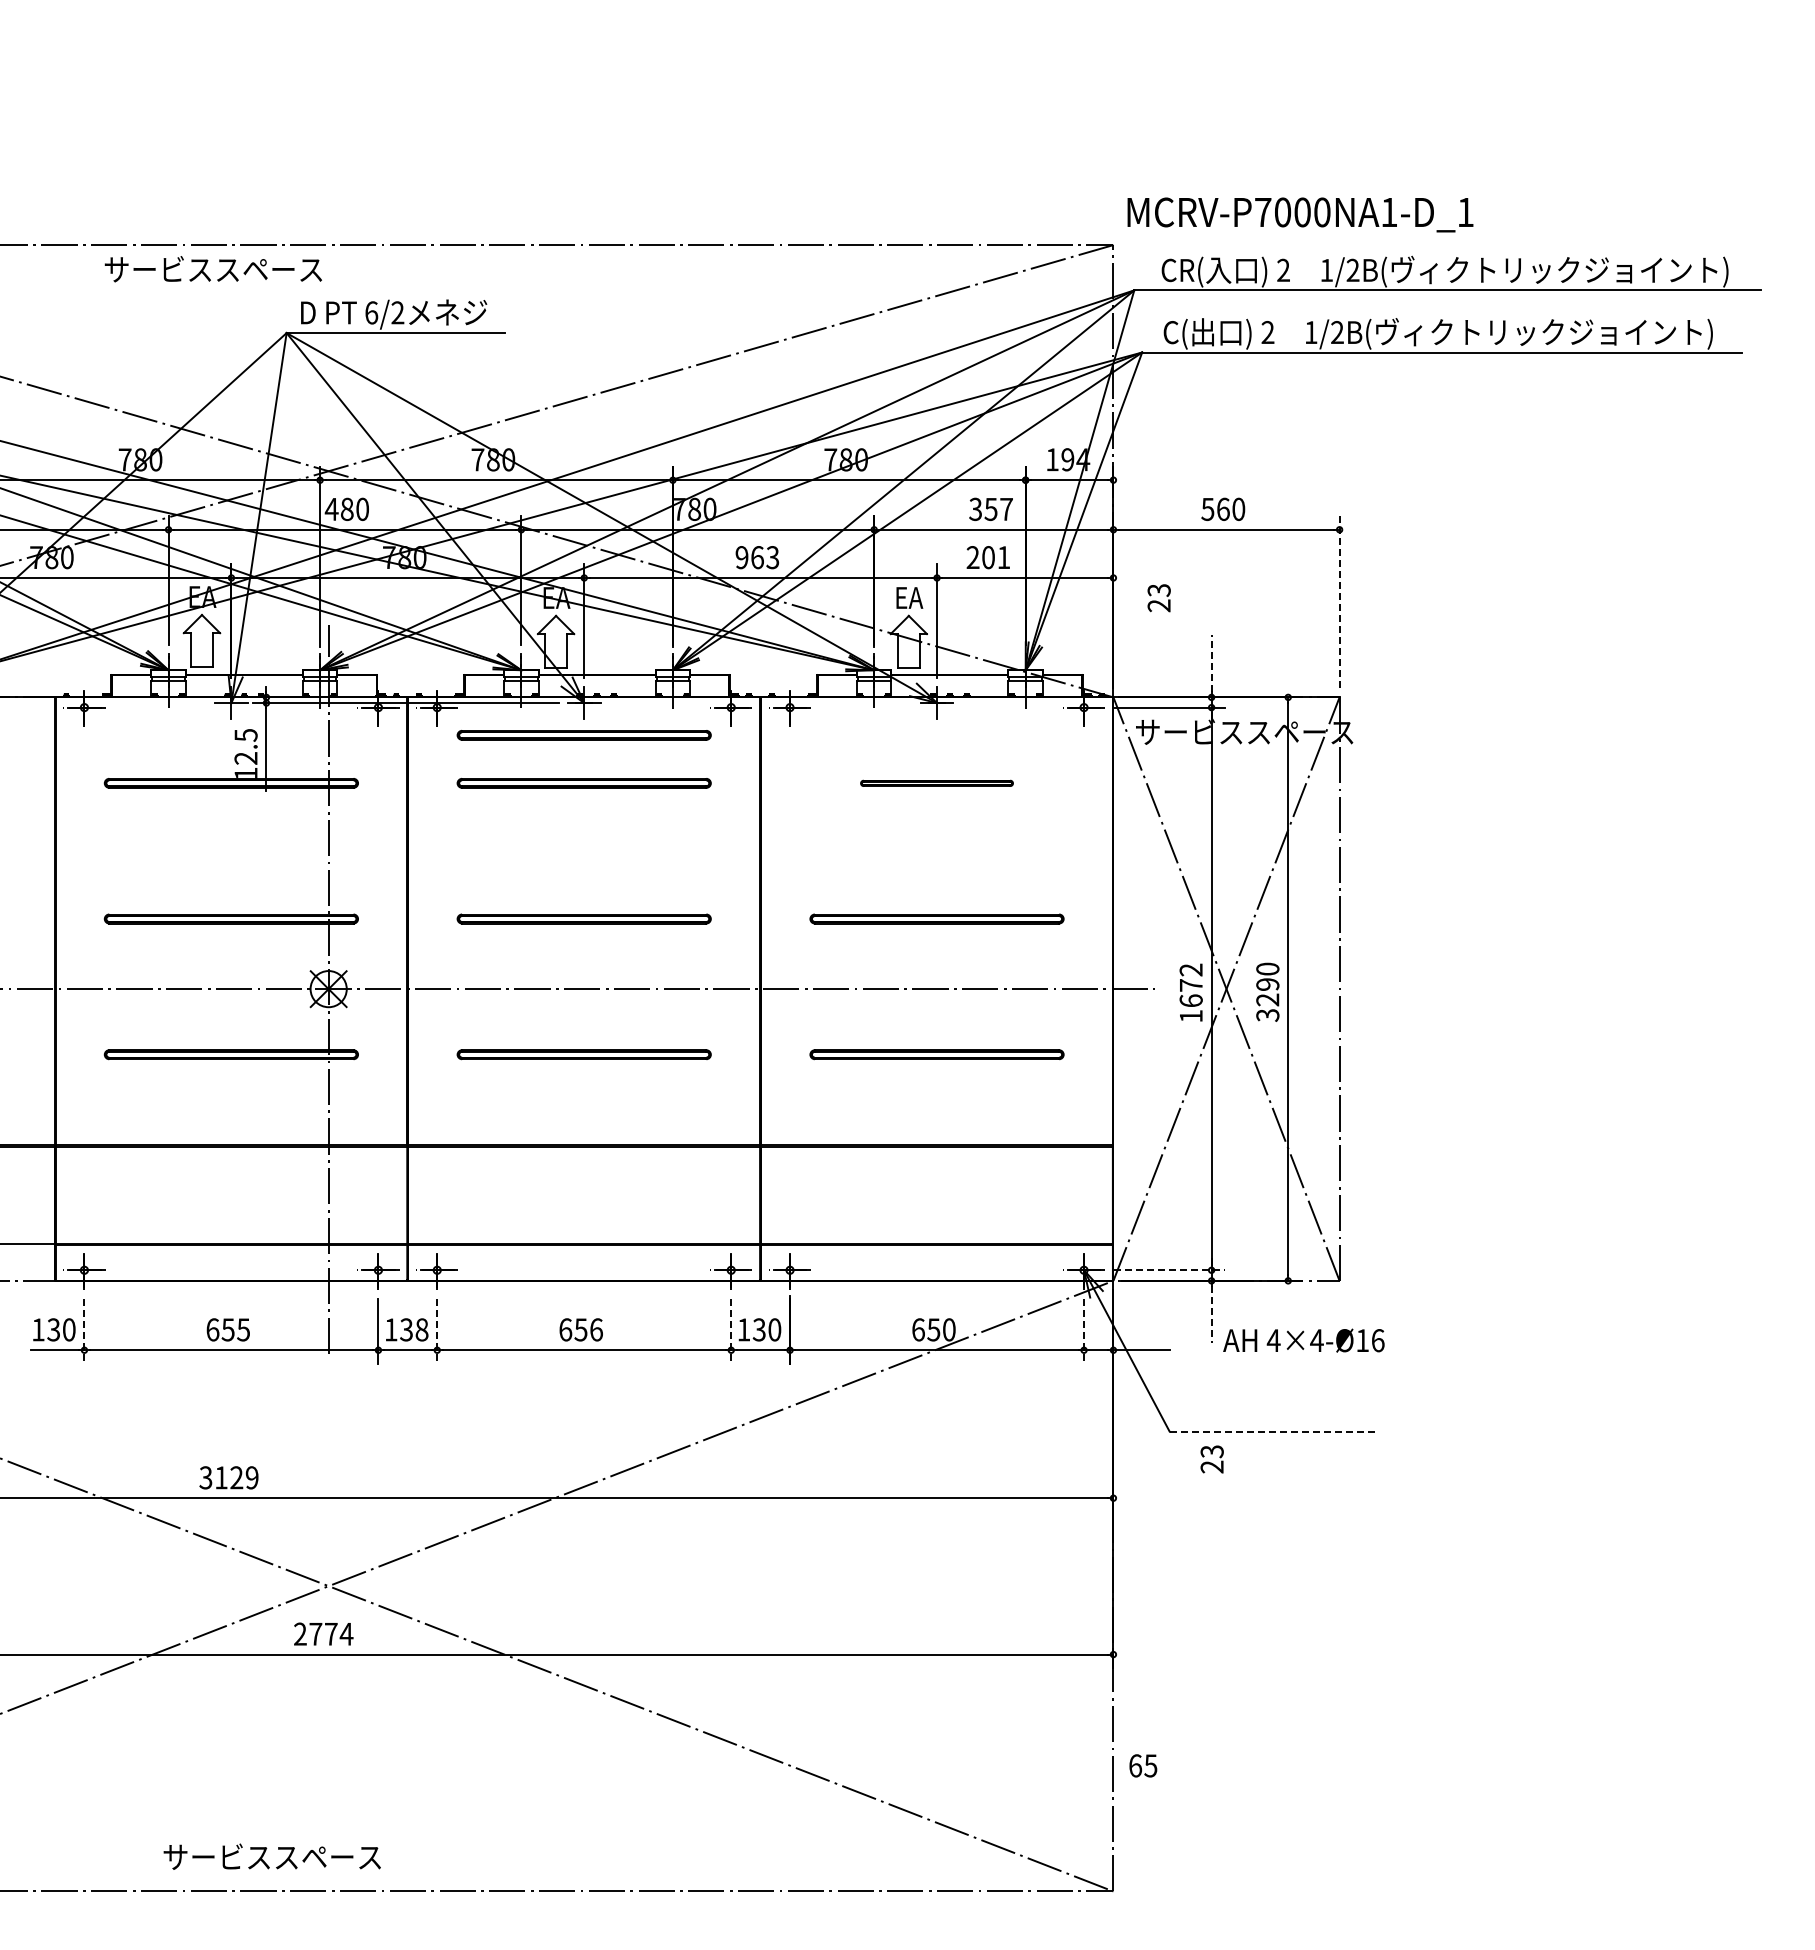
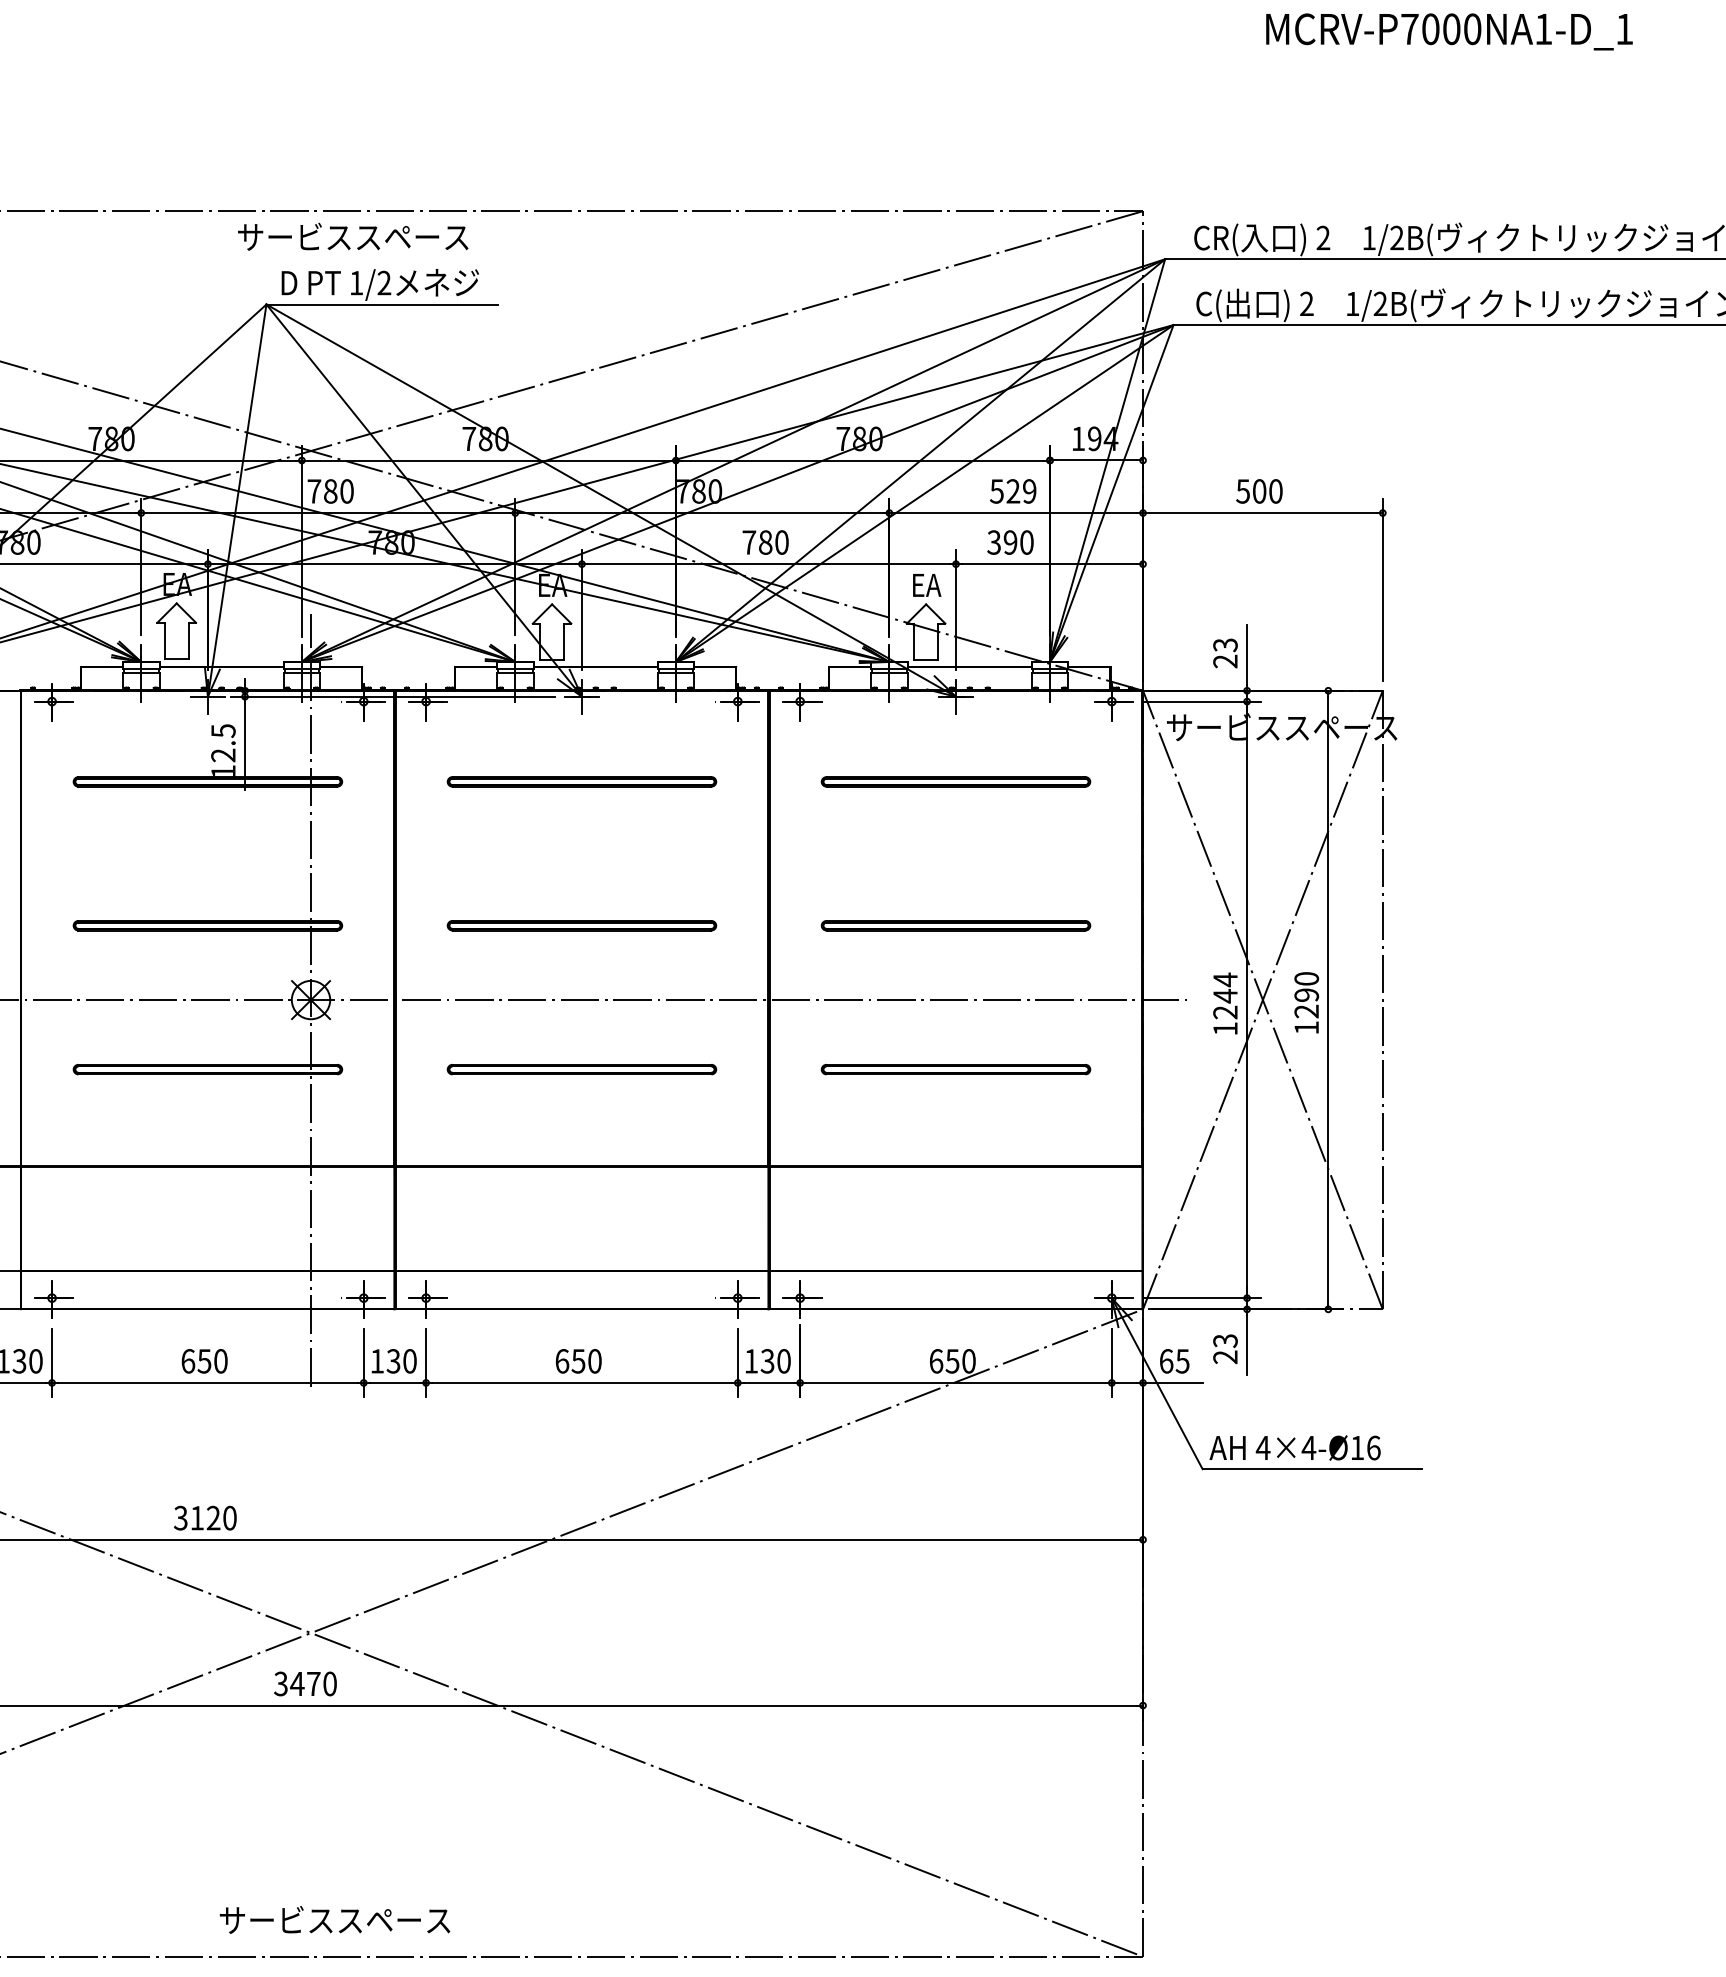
text: (1300, 214) -> (1449, 31), moved
text: (212, 269) -> (352, 237), moved
text: (371, 312) -> (356, 282), 6/2 -> 1/2
text: (1223, 508) -> (1259, 490), 560 -> 500
text: (331, 509) -> (314, 491), 480 -> 780
text: (990, 509) -> (1012, 491), 357 -> 529
text: (757, 557) -> (765, 542), 963 -> 780
text: (988, 557) -> (1010, 542), 201 -> 390
text: (1158, 598) -> (1224, 653), moved
line: (1339, 601) -> (1382, 589), dashed -> solid
line: (1211, 663) -> (1246, 654), dashed -> solid
part: (583, 735) -> (581, 731), removed
part: (936, 783) -> (955, 782), size x1.67
text: (1190, 985) -> (1224, 996), 1672 -> 1244
text: (1267, 1015) -> (1306, 1028), 3290 -> 1290
line: (1170, 1270) -> (1203, 1298), dashed -> solid
line: (1211, 1315) -> (1246, 1346), dashed -> solid
text: (243, 1329) -> (220, 1360), 655 -> 650
text: (596, 1329) -> (594, 1360), 656 -> 650
text: (421, 1330) -> (409, 1361), 138 -> 130
line: (84, 1331) -> (52, 1363), dashed -> solid
line: (437, 1331) -> (426, 1363), dashed -> solid
line: (731, 1331) -> (738, 1363), dashed -> solid
line: (1084, 1331) -> (1112, 1363), dashed -> solid
text: (1303, 1340) -> (1294, 1447), moved
line: (1273, 1431) -> (1312, 1469), dashed -> solid
text: (1211, 1459) -> (1224, 1349), moved
text: (251, 1477) -> (229, 1517), 3129 -> 3120
text: (323, 1633) -> (305, 1683), 2774 -> 3470
text: (1143, 1765) -> (1174, 1360), moved
text: (271, 1856) -> (334, 1919), moved

